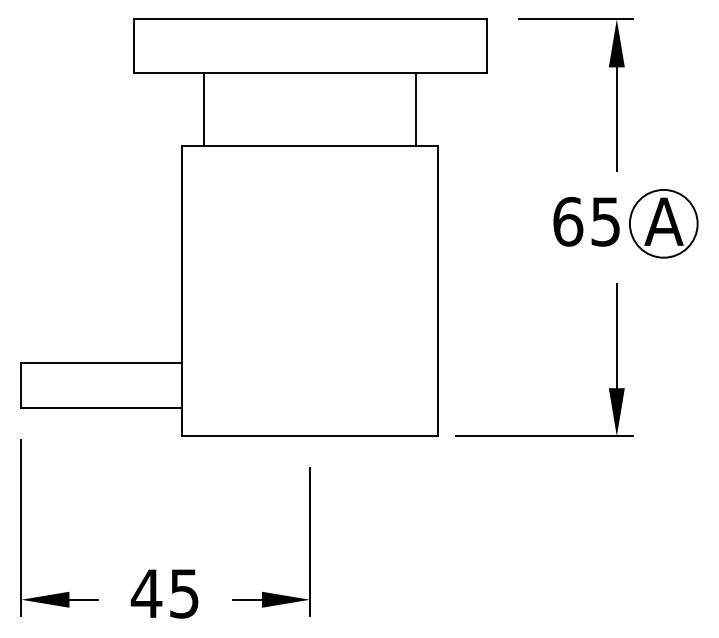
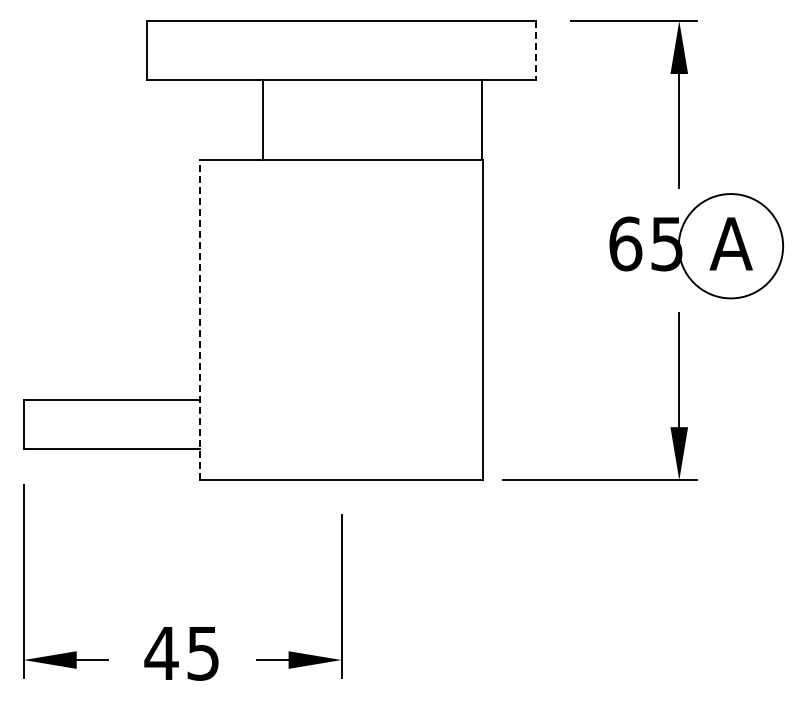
line: (486, 46) -> (535, 50), solid -> dashed
line: (204, 108) -> (263, 119), moved
line: (416, 108) -> (482, 119), moved
circle: (663, 223) -> (730, 245), size x1.4
line: (181, 291) -> (200, 320), solid -> dashed

